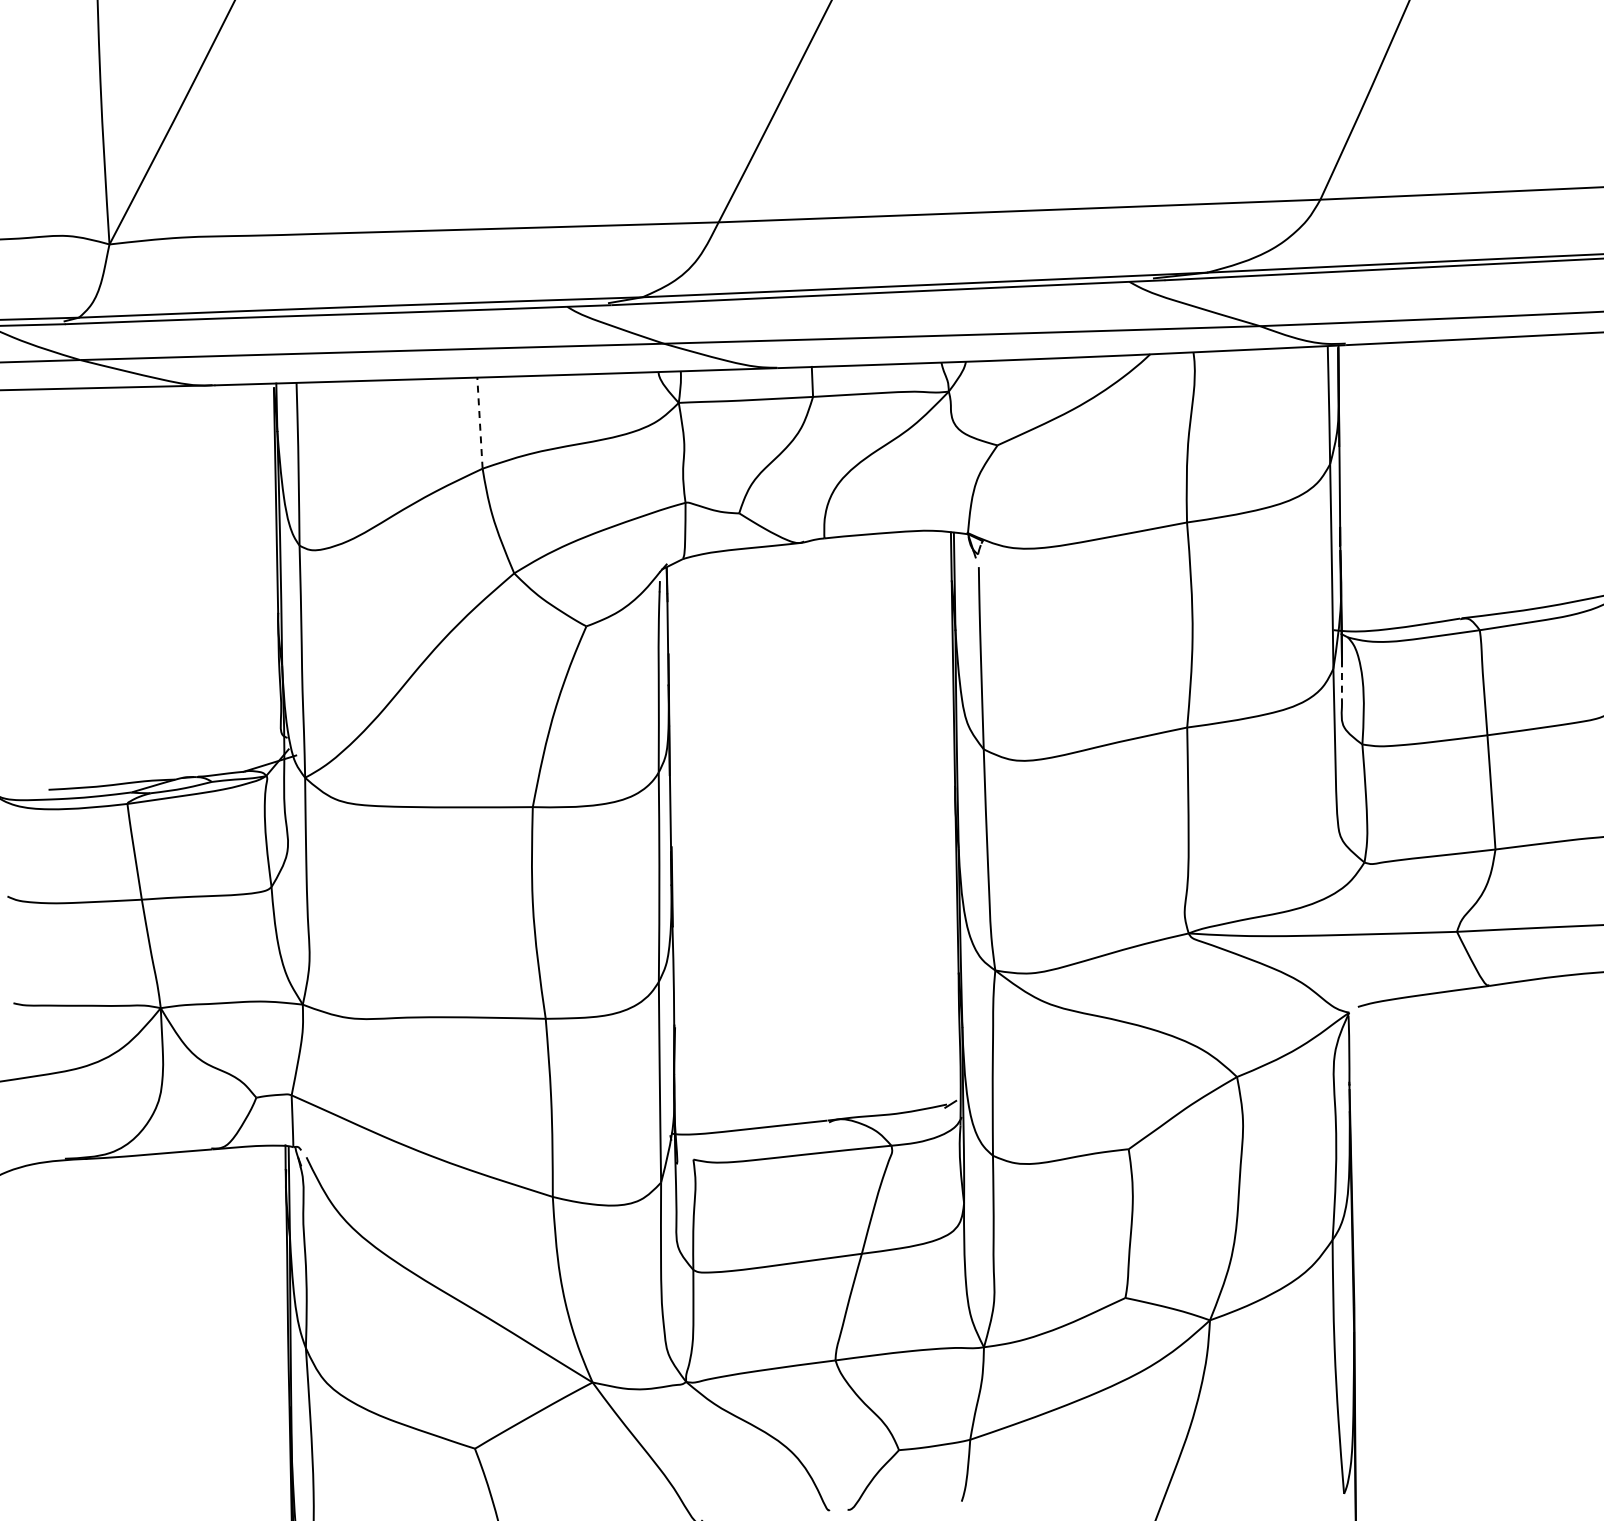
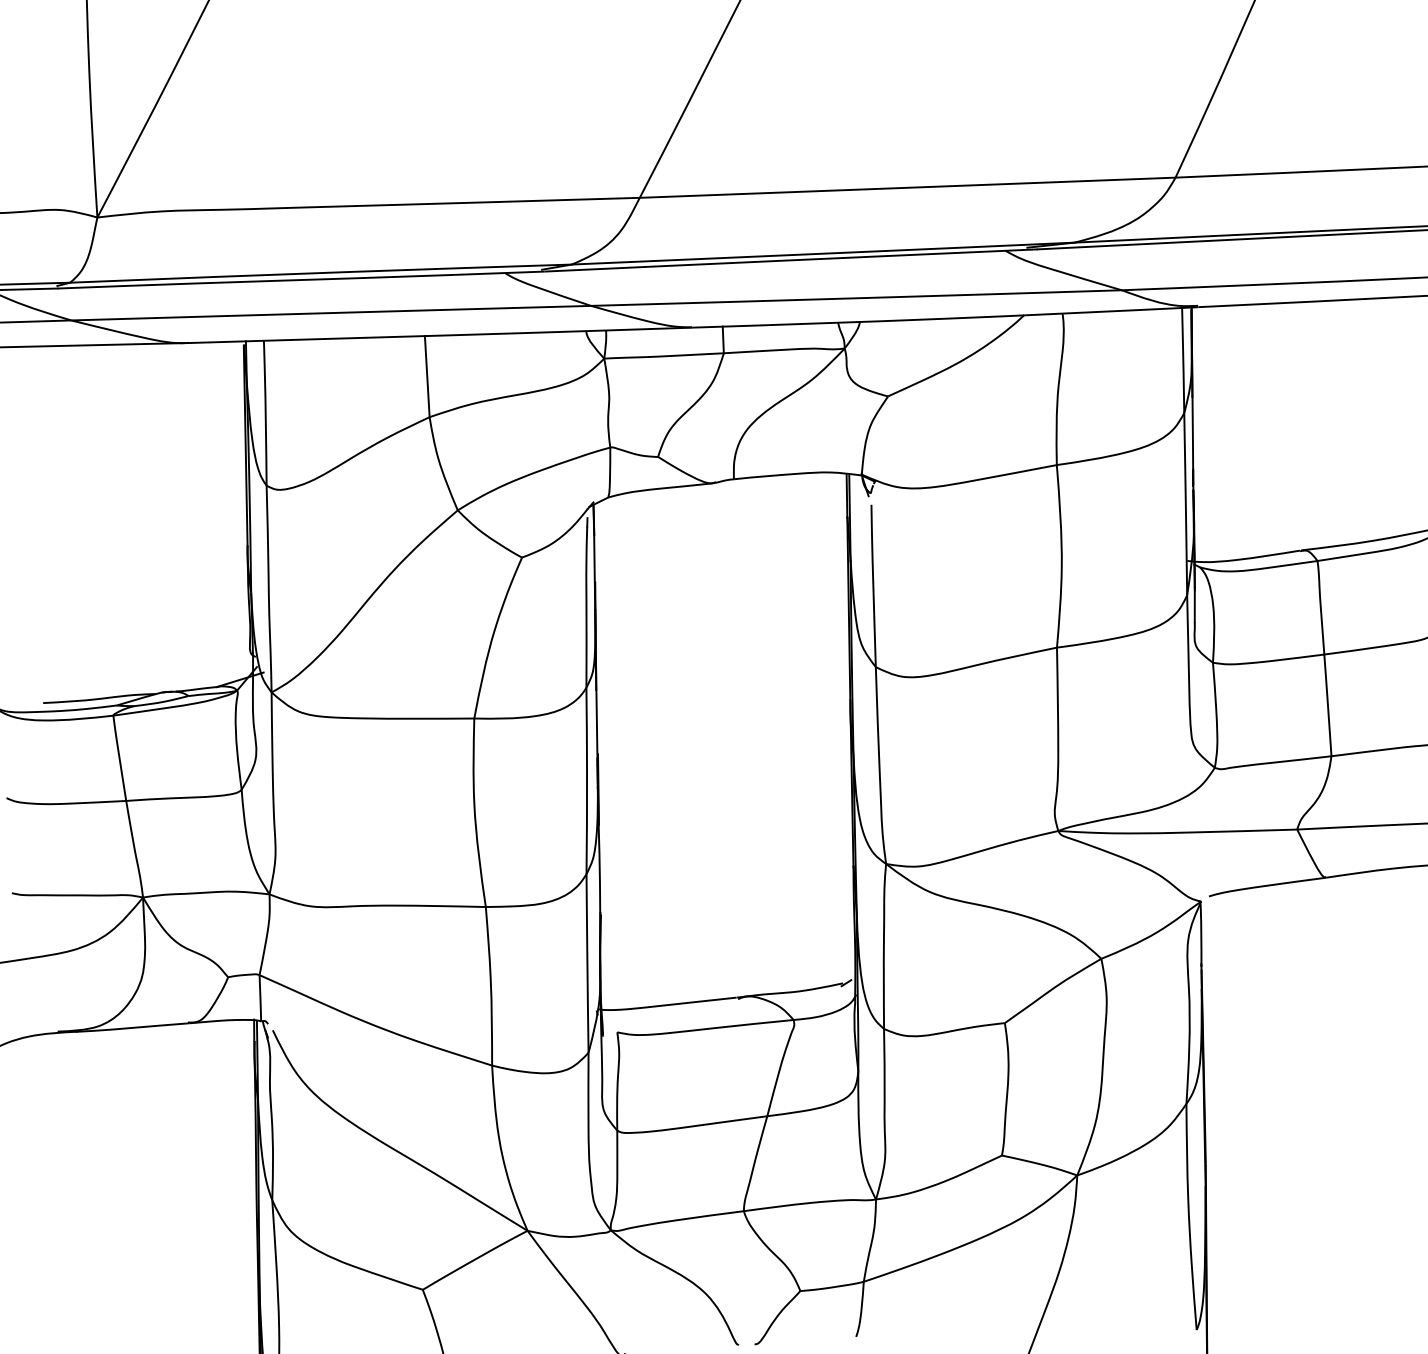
line: (479, 423) -> (426, 376), dashed -> solid
line: (1341, 680) -> (1194, 605), dashed -> solid

